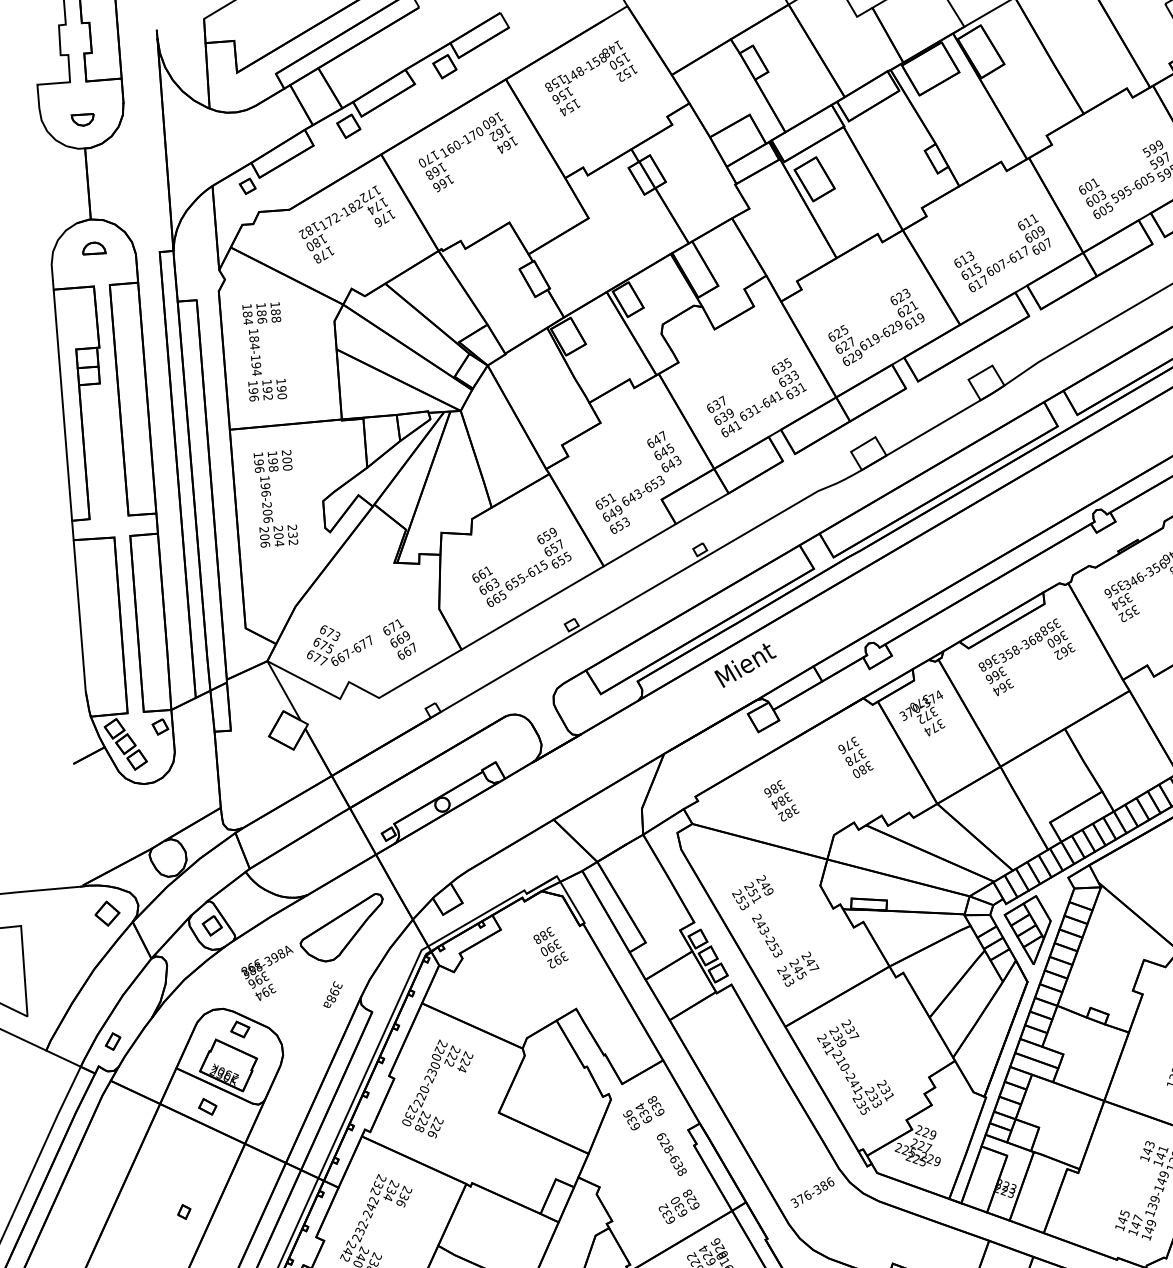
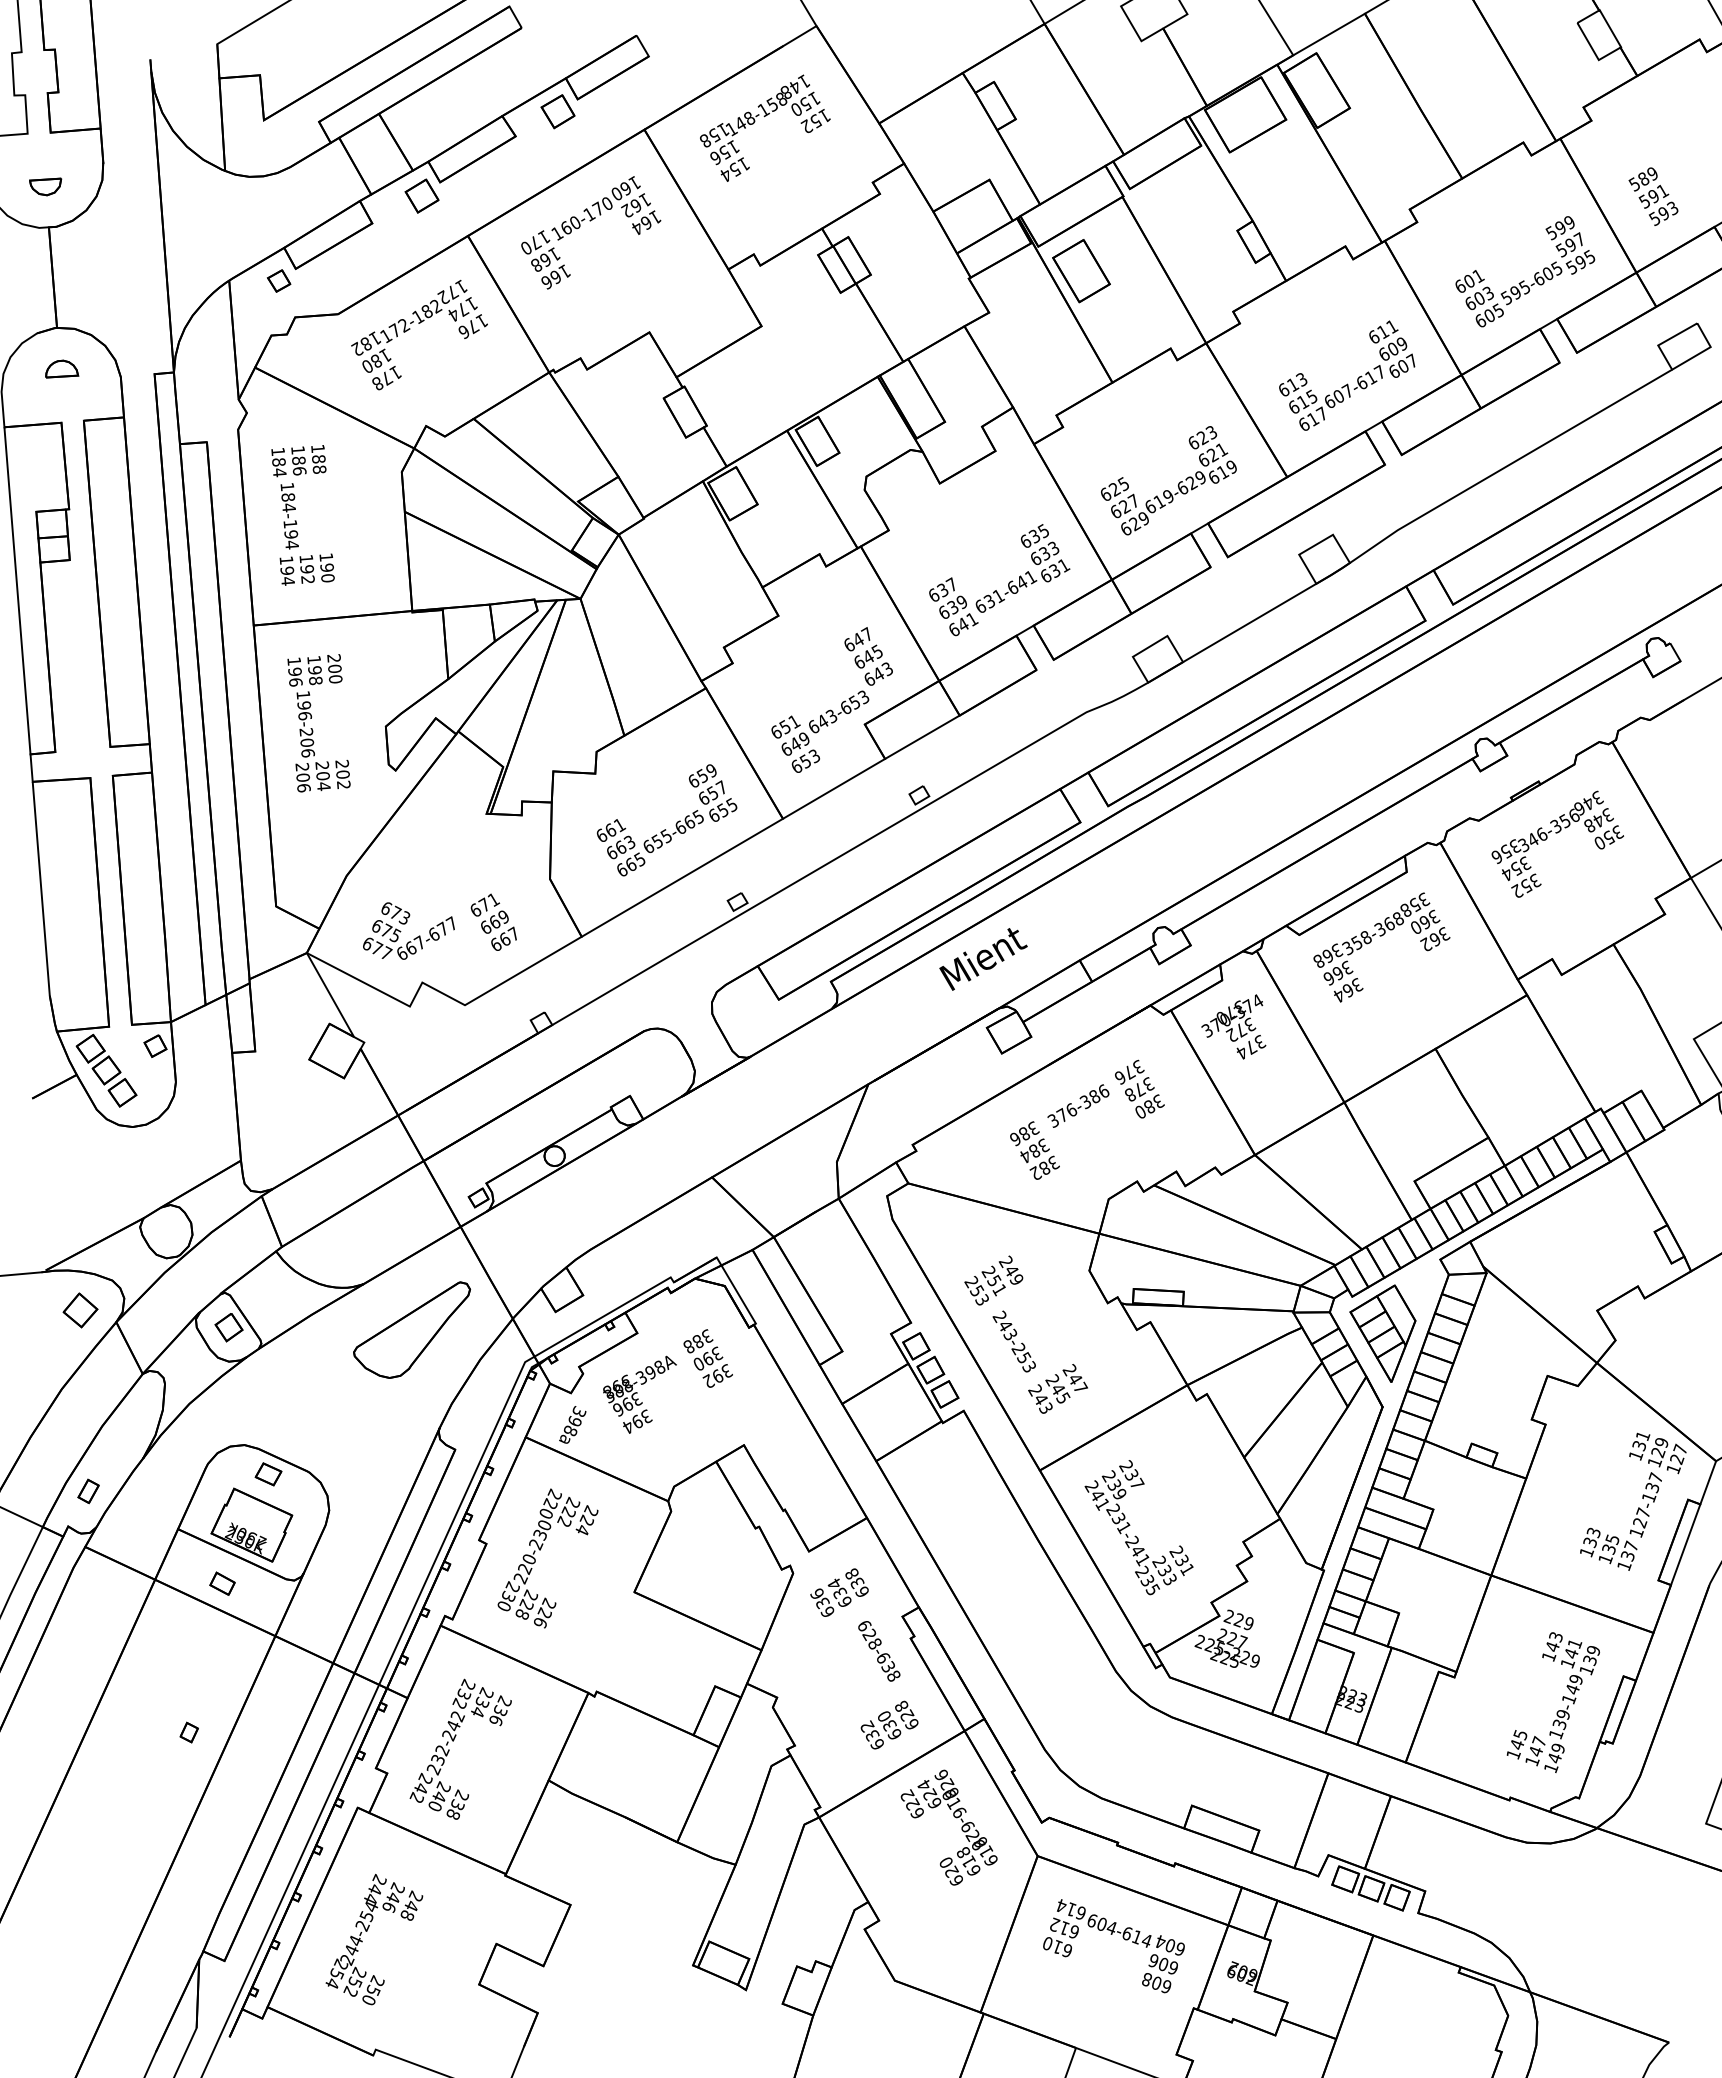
text: (254, 398) -> (288, 581), 196 -> 194
text: (292, 535) -> (342, 774), 232 -> 202
text: (537, 568) -> (689, 822), 655-615 -> 655-665
text: (267, 973) -> (639, 1394), moved
text: (332, 994) -> (572, 1424), moved
text: (842, 1064) -> (1120, 1523), 210-241 -> 231-241
text: (812, 1192) -> (1078, 1105), moved

